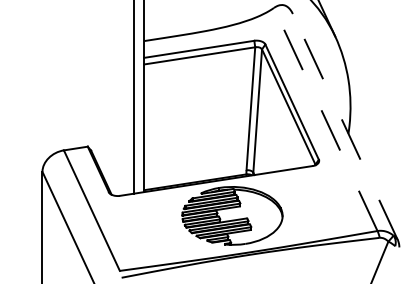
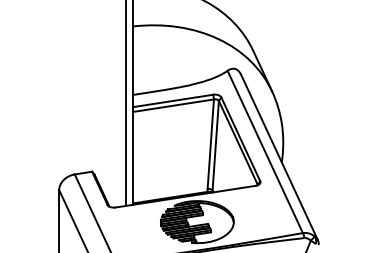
line: (326, 118) -> (265, 151), dashed -> solid
line: (345, 127) -> (279, 157), dashed -> solid

